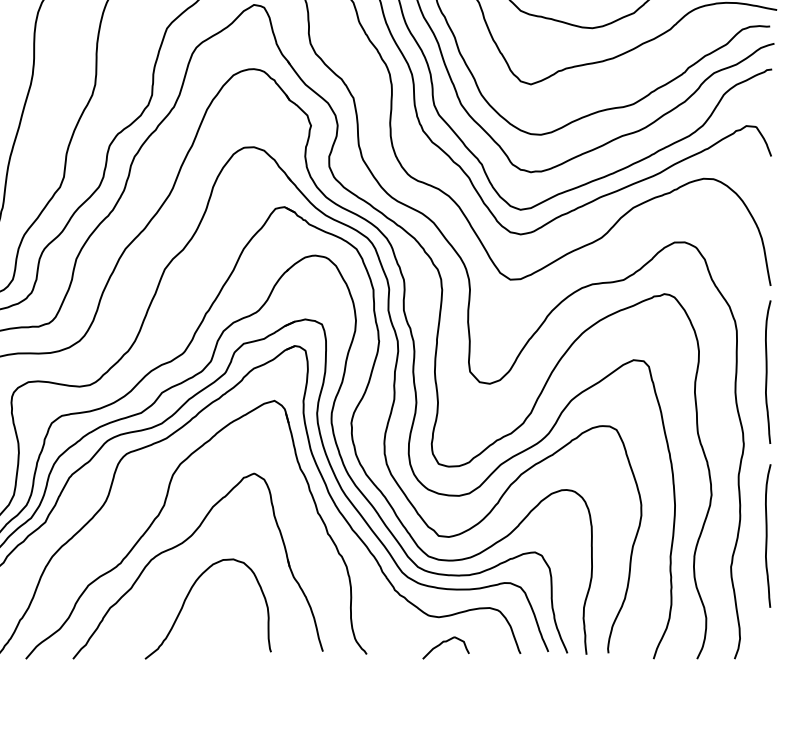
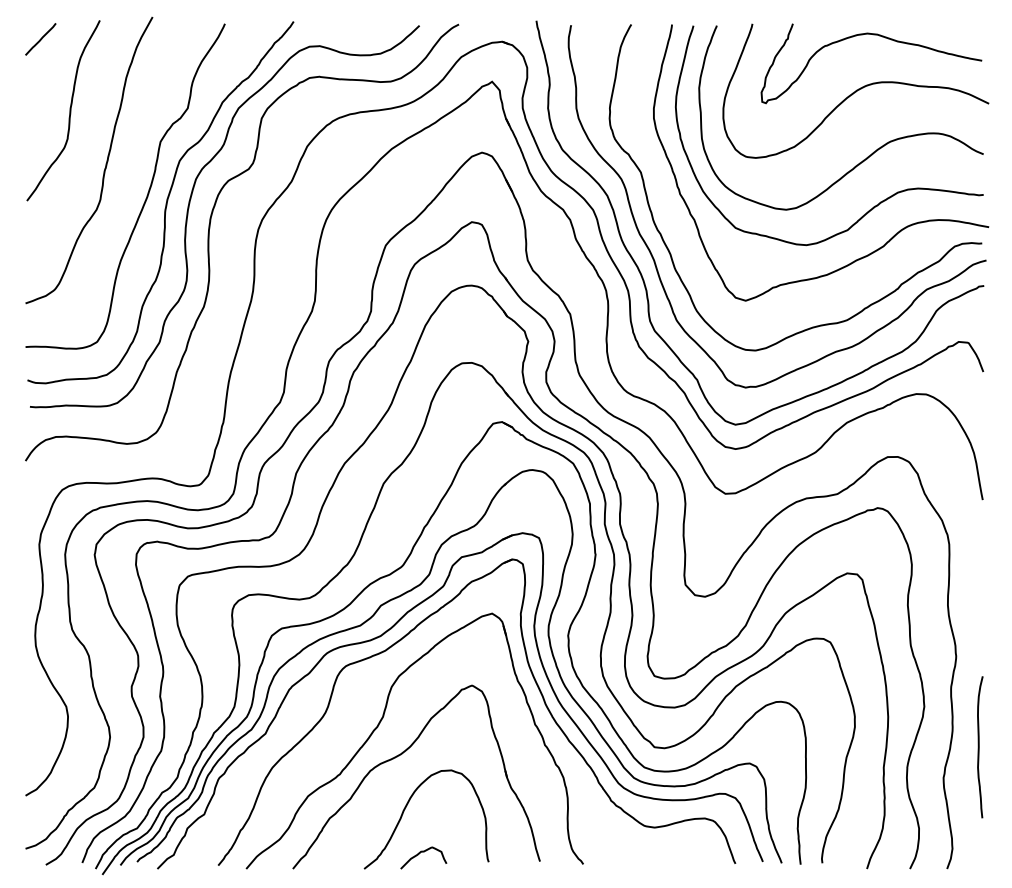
curve: (767, 372) -> (979, 585), removed
curve: (445, 642) -> (423, 852), moved

